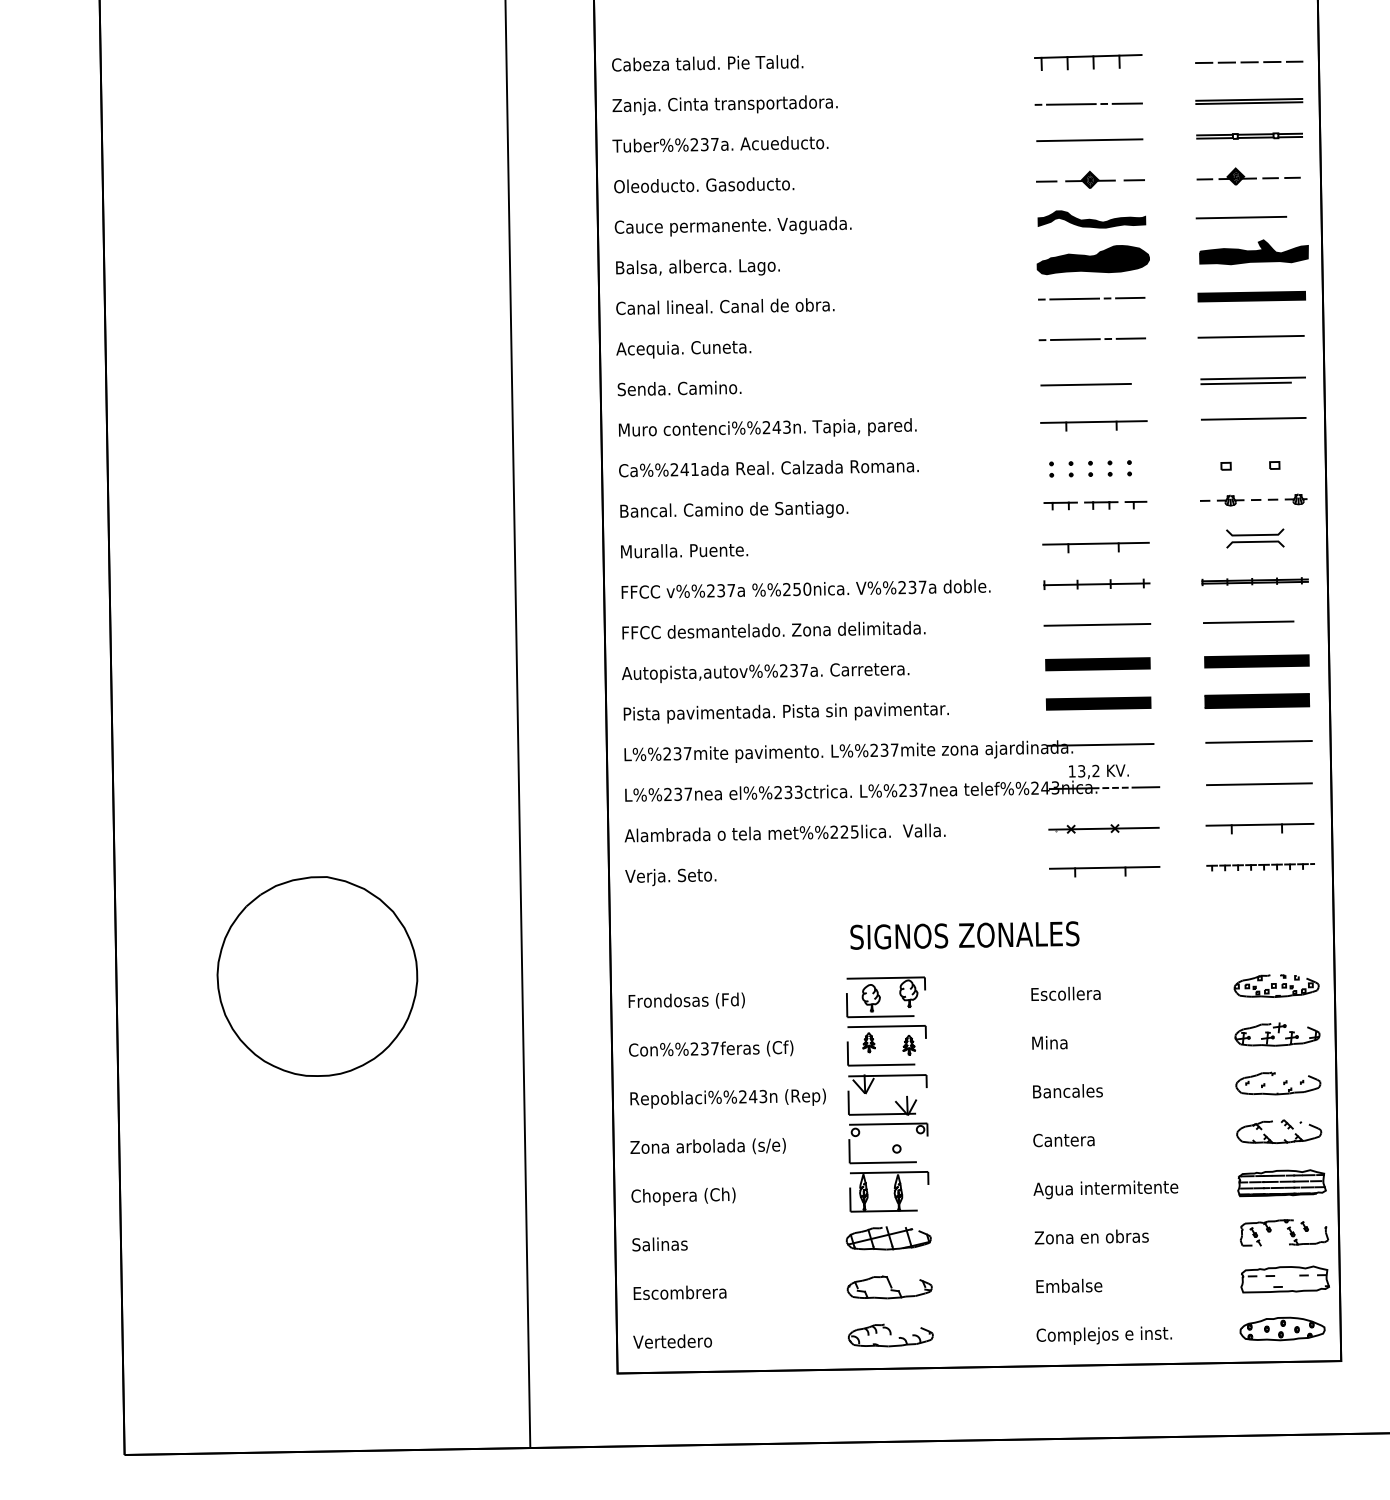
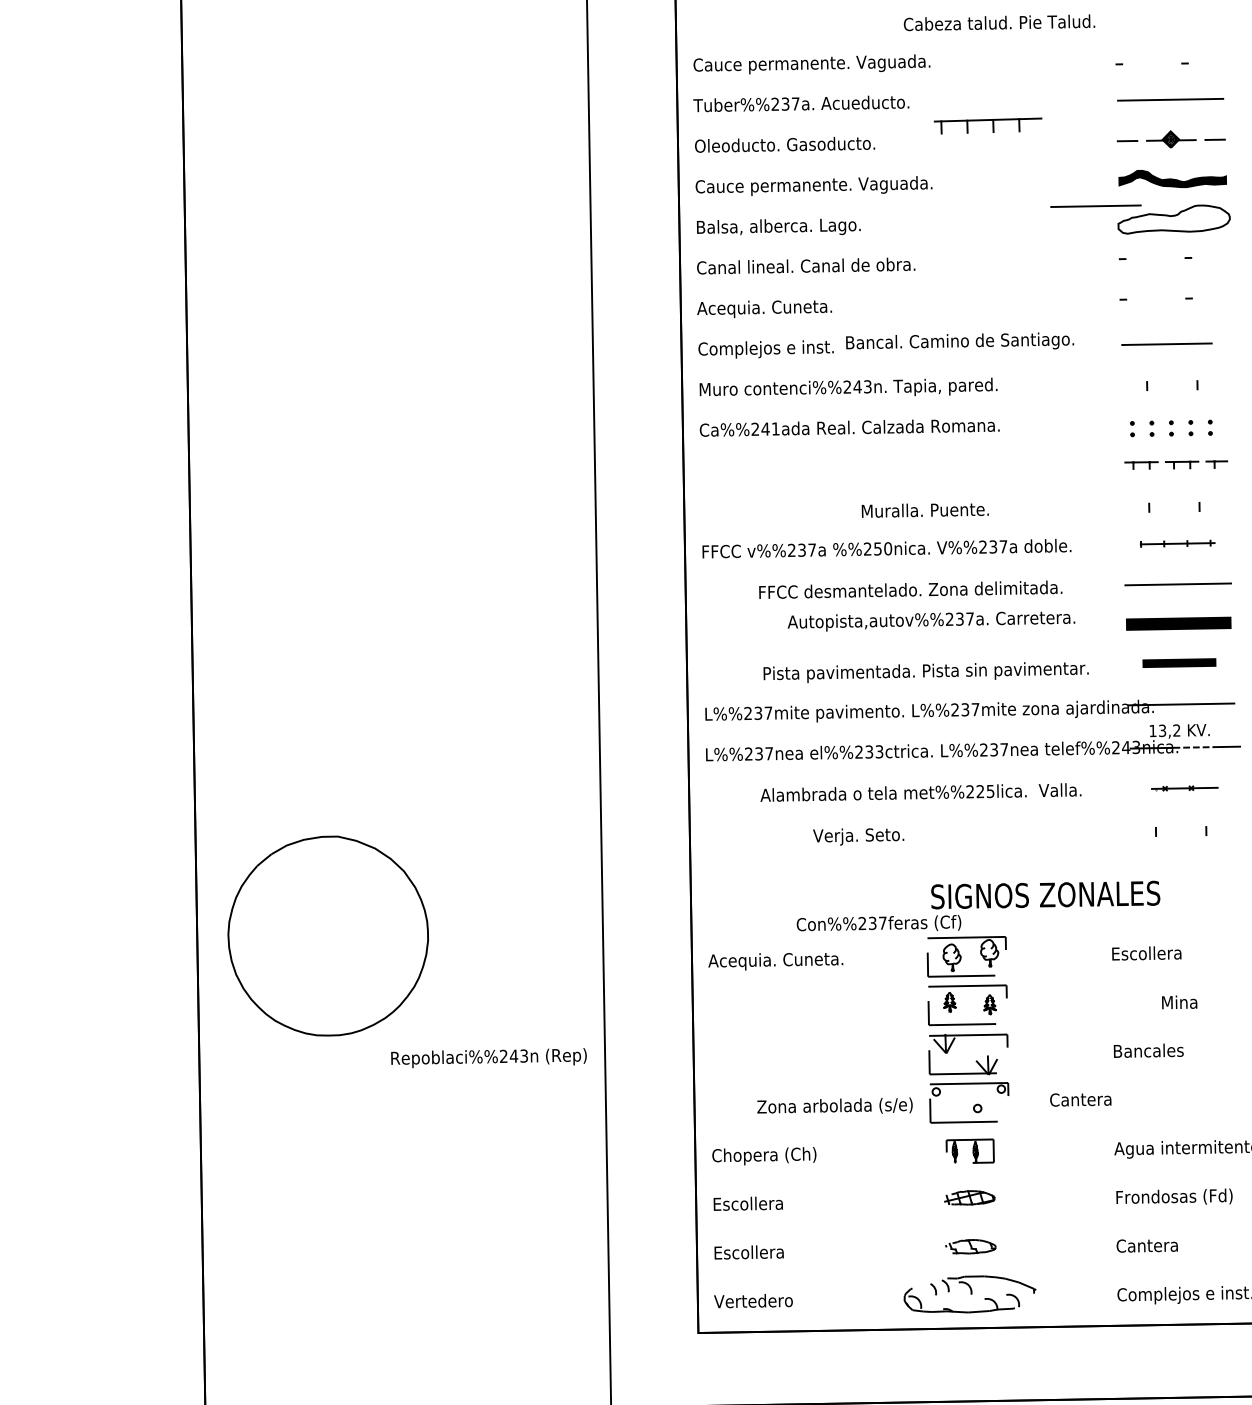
text: (707, 62) -> (999, 22), moved
part: (1088, 62) -> (988, 126), moved
line: (1126, 103) -> (1207, 63), removed
text: (730, 104) -> (811, 64), Zanja. Cinta transportadora. -> Cauce permanente. Vaguada.
line: (1071, 104) -> (1152, 64), removed
line: (1014, 246) -> (1095, 206), added
fill: (1093, 260) -> (1174, 220), removed
line: (1130, 297) -> (1211, 257), removed
line: (1074, 298) -> (1155, 258), removed
line: (1130, 338) -> (1211, 298), removed
line: (1075, 339) -> (1156, 299), removed
text: (684, 389) -> (765, 349), Senda. Camino. -> Complejos e inst.
line: (1093, 421) -> (1174, 381), removed
text: (734, 509) -> (960, 341), moved
line: (1095, 543) -> (1176, 503), removed
text: (684, 551) -> (925, 511), moved
part: (1096, 583) -> (1177, 543), size x0.7
text: (773, 630) -> (910, 590), moved
text: (765, 672) -> (931, 621), moved
part: (1098, 703) -> (1179, 663), size x0.7
text: (785, 712) -> (925, 672), moved
part: (1103, 828) -> (1184, 788), size x0.6
text: (784, 832) -> (920, 792), moved
line: (1104, 867) -> (1185, 827), removed
text: (670, 877) -> (858, 837), moved
part: (317, 976) -> (328, 936), moved
text: (694, 1001) -> (775, 961), Frondosas (Fd) -> Acequia. Cuneta.
text: (1049, 1042) -> (1179, 1002), moved
text: (711, 1048) -> (879, 923), moved
text: (727, 1098) -> (488, 1058), moved
text: (1063, 1140) -> (1080, 1100), moved
text: (707, 1146) -> (834, 1106), moved
part: (889, 1191) -> (970, 1151), size x0.6
text: (1092, 1237) -> (1173, 1197), Zona en obras -> Frondosas (Fd)
part: (888, 1238) -> (969, 1198), size x0.6
text: (667, 1244) -> (748, 1204), Salinas -> Escollera
text: (1068, 1285) -> (1149, 1245), Embalse -> Cantera
part: (889, 1287) -> (970, 1247), size x0.6
text: (698, 1292) -> (779, 1252), Escombrera -> Escollera
part: (890, 1335) -> (971, 1295), size x1.6

